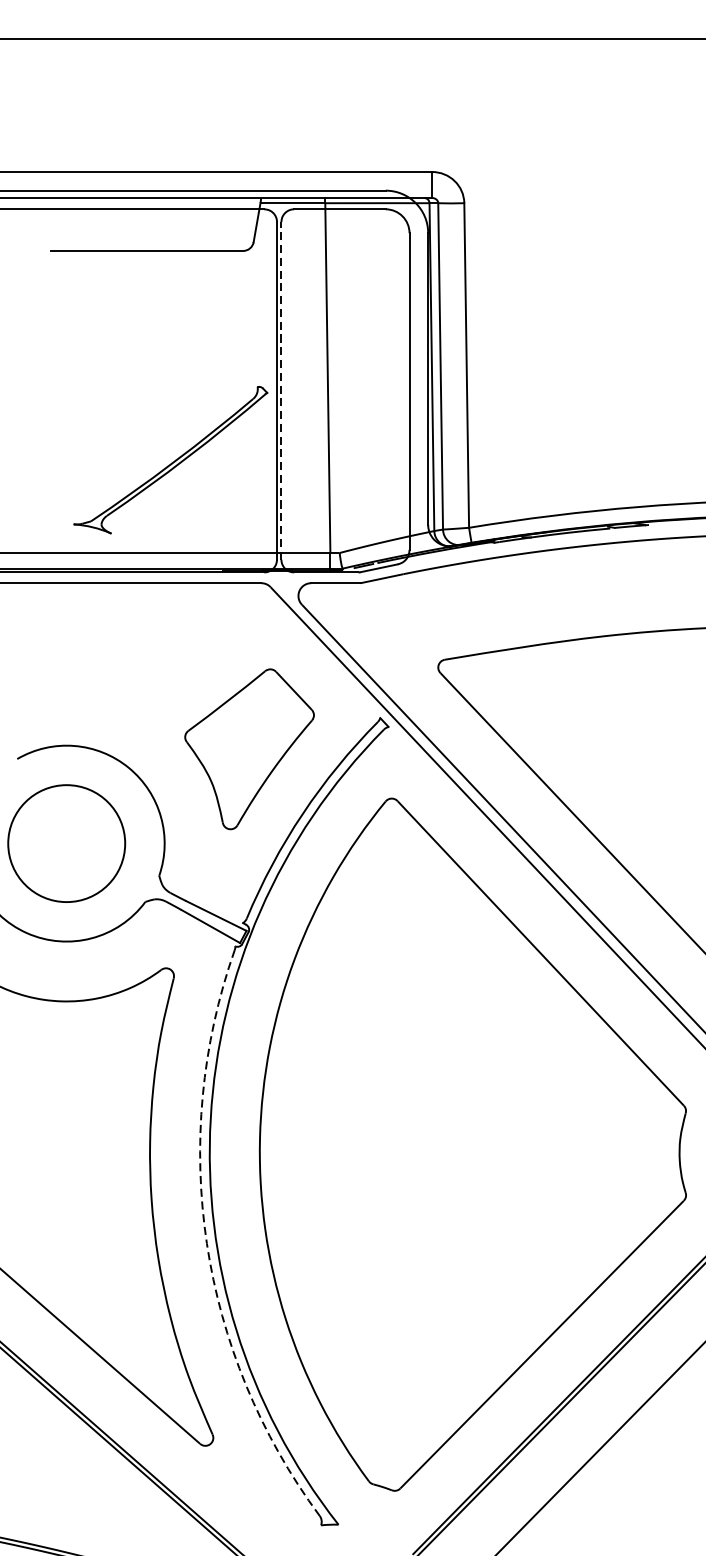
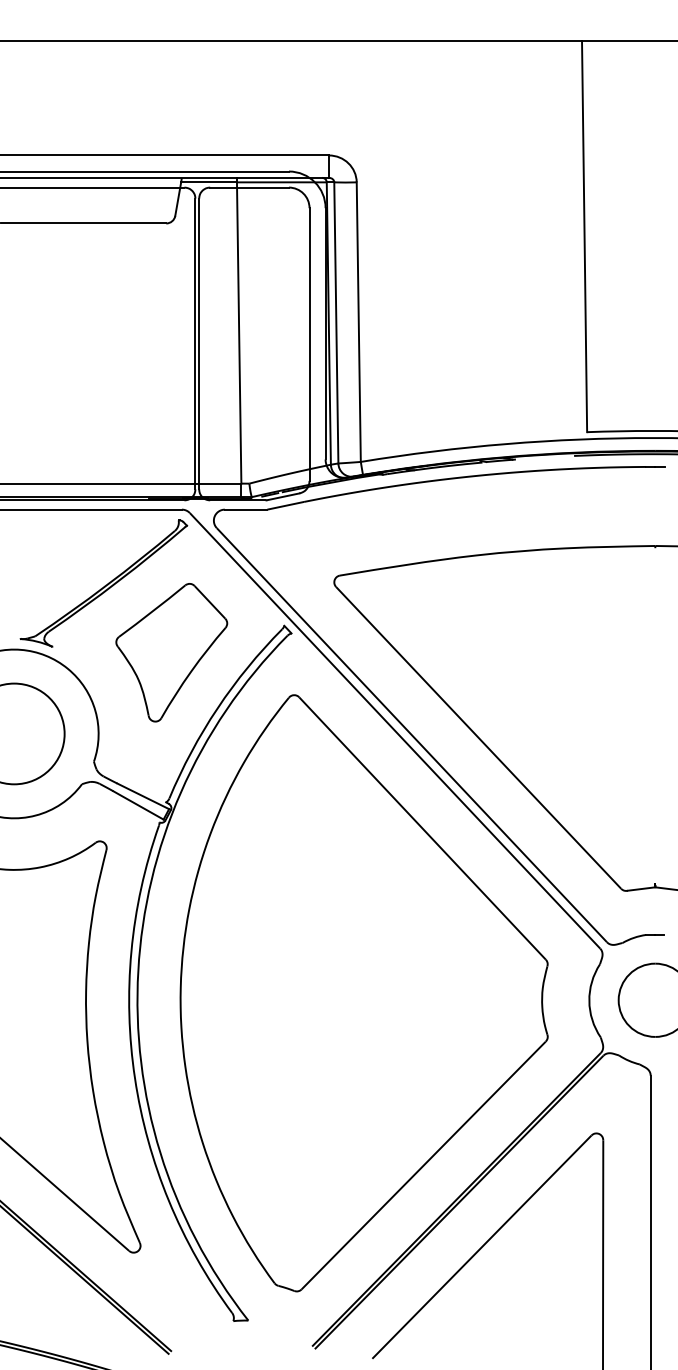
line: (281, 390) -> (199, 343), dashed -> solid
part: (170, 459) -> (103, 583), moved
arc: (207, 1243) -> (135, 1078), dashed -> solid

